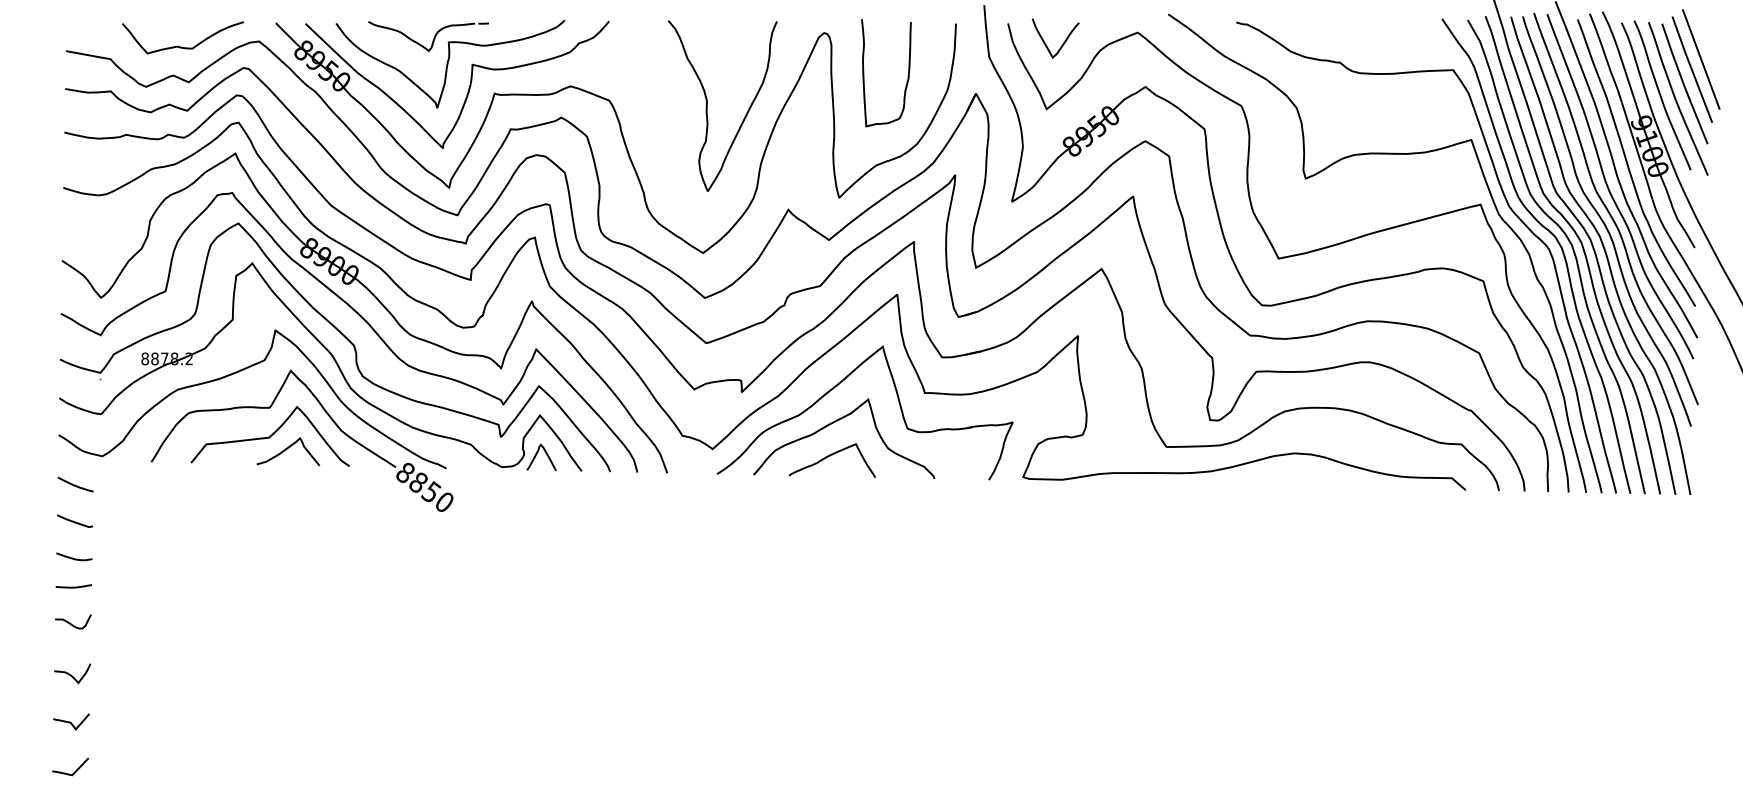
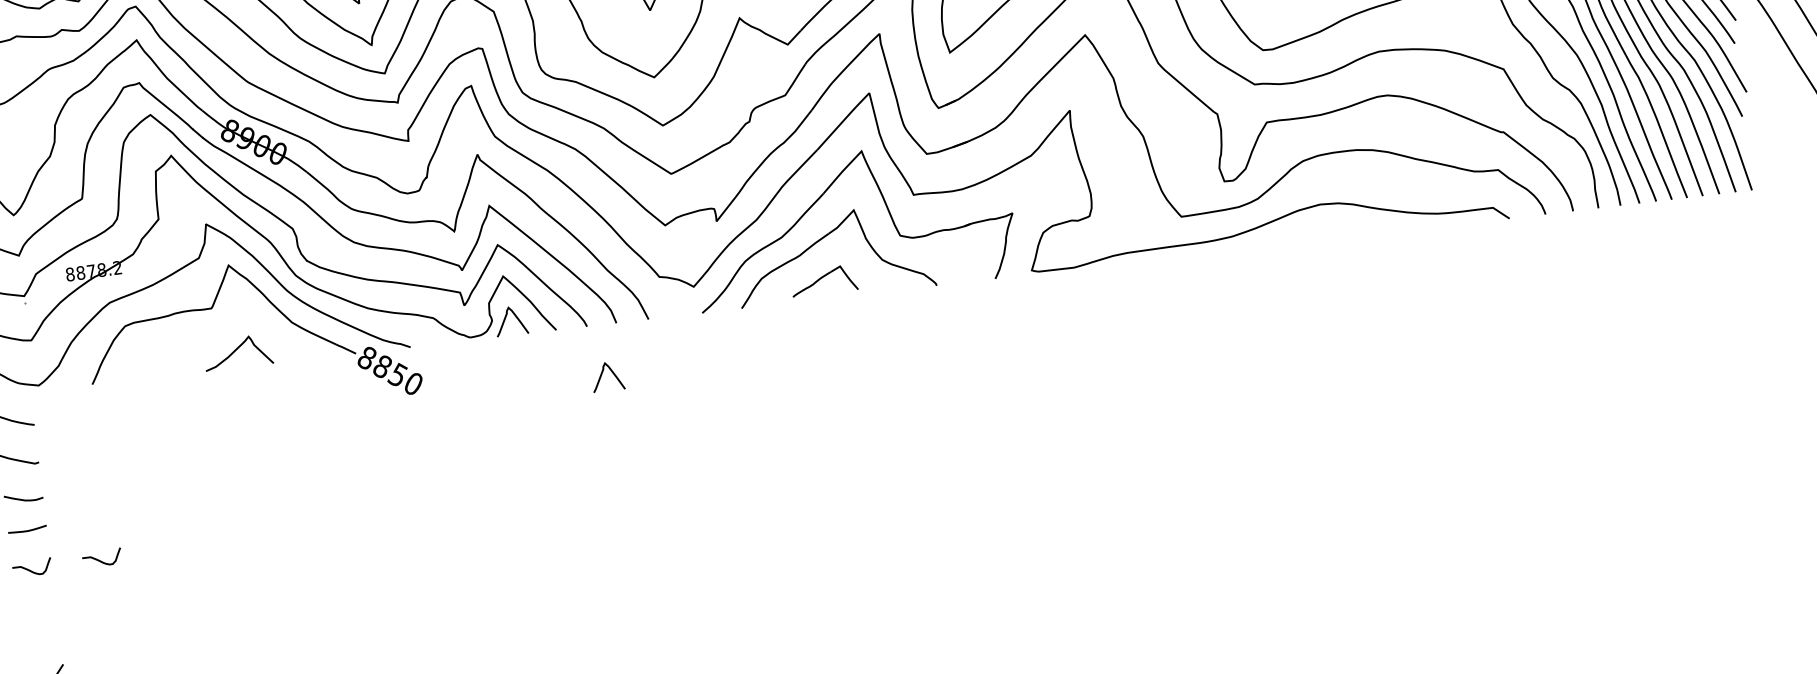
curve: (269, 436) -> (215, 339), removed
part: (831, 460) -> (823, 281), size x0.7
curve: (618, 517) -> (602, 374), added
curve: (136, 623) -> (100, 560), added
curve: (71, 674) -> (38, 624), removed

